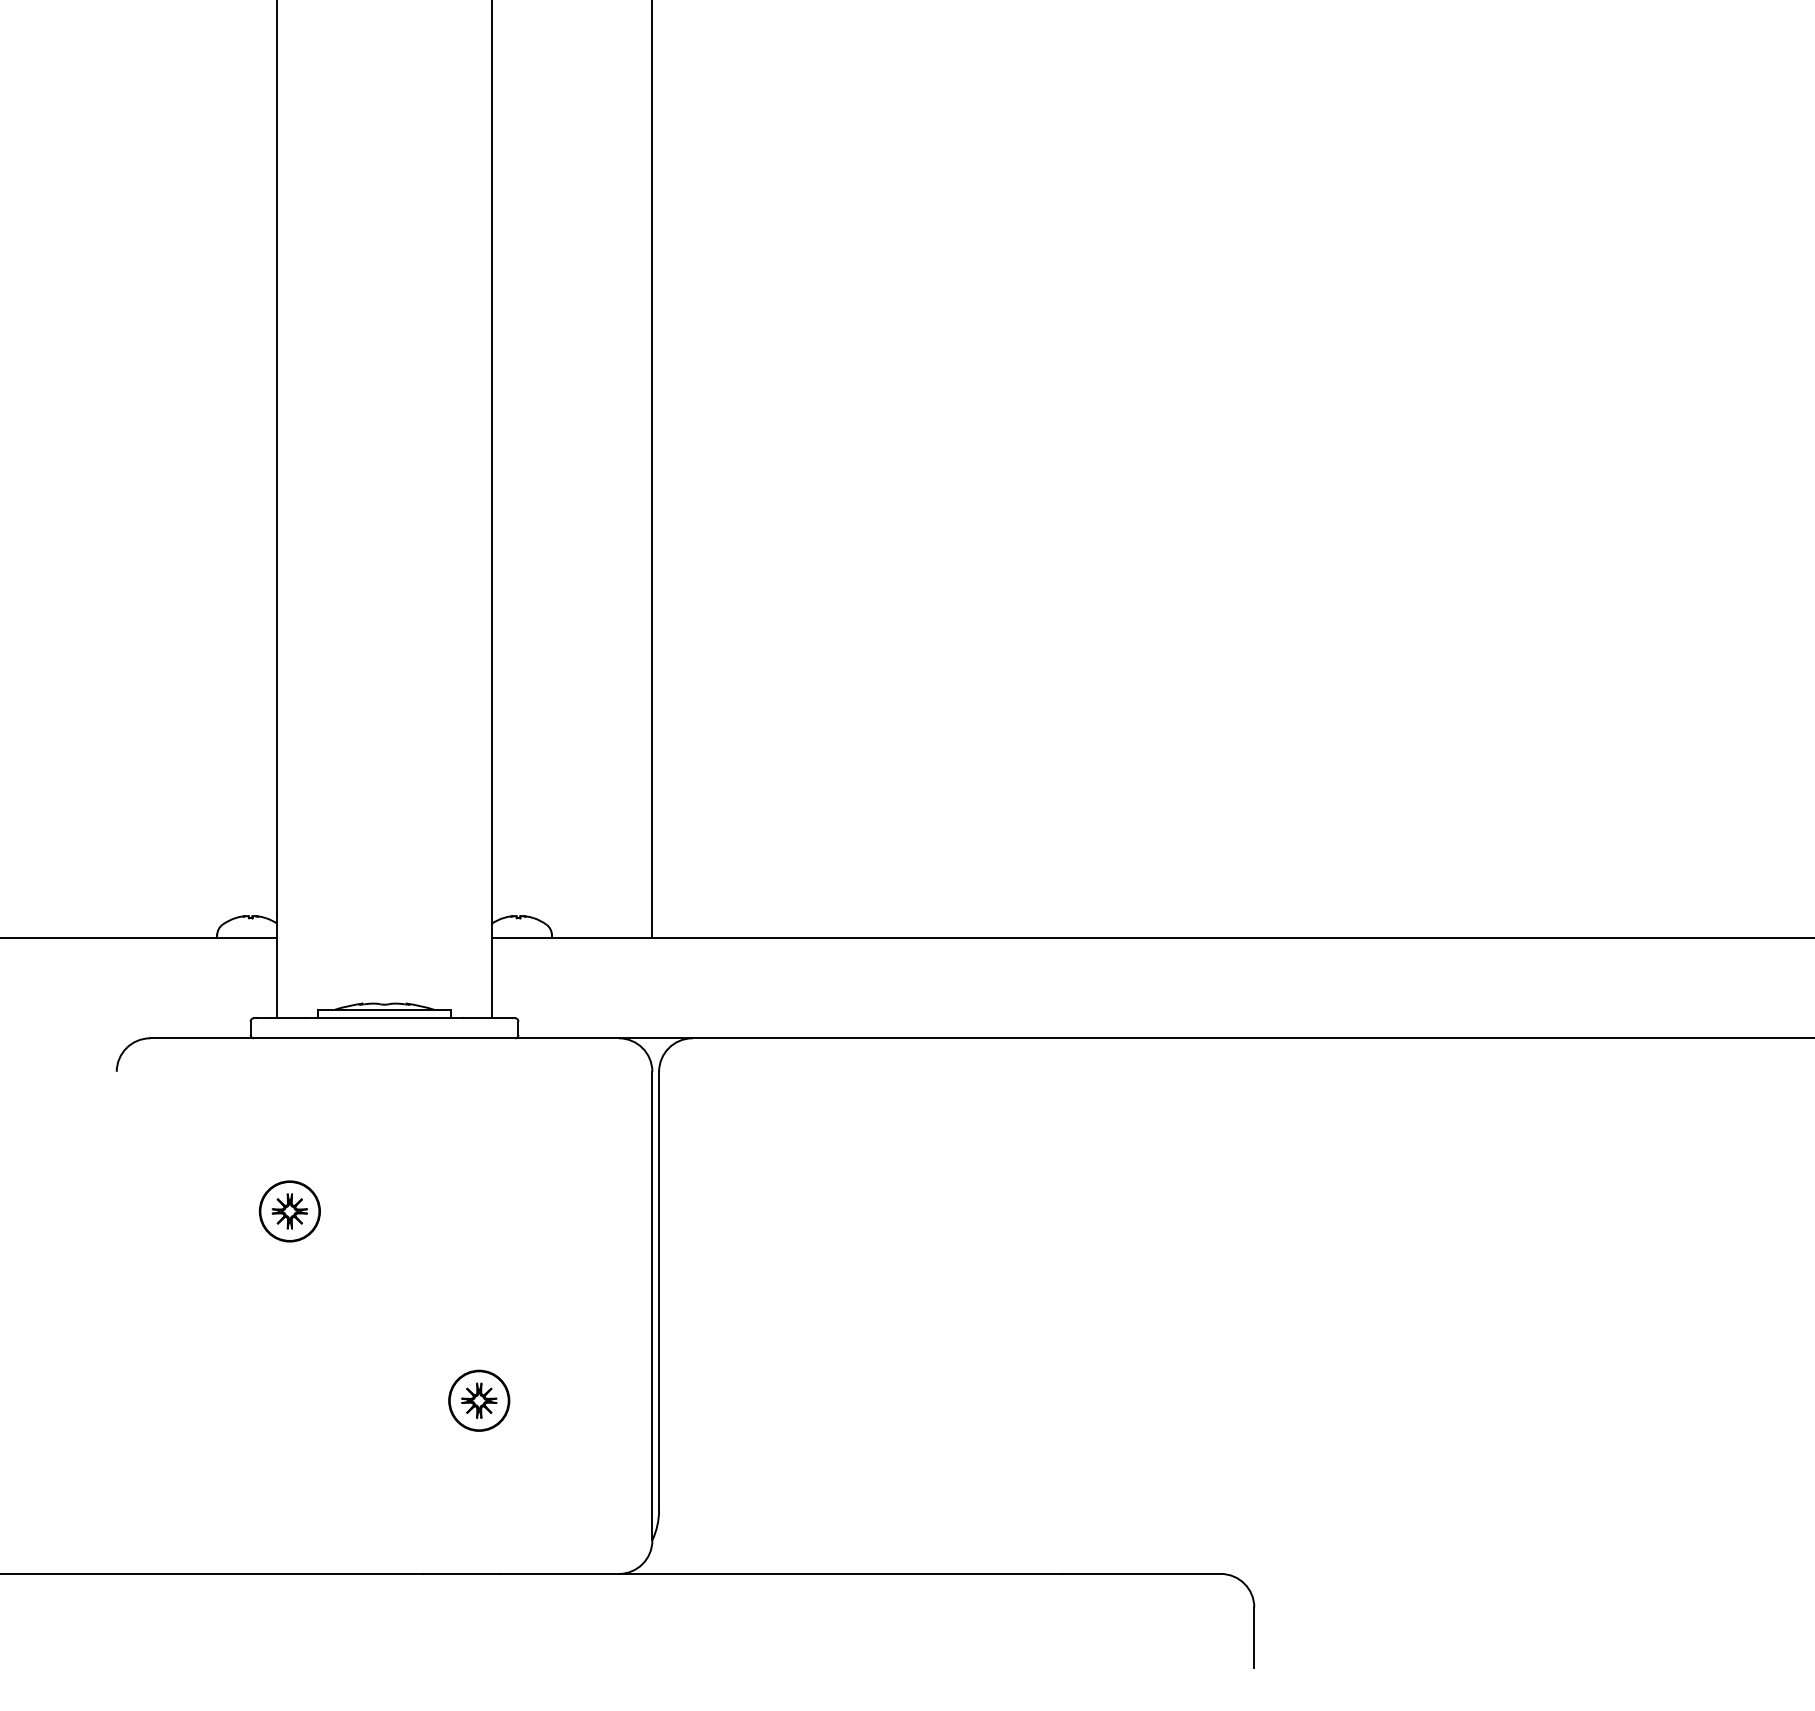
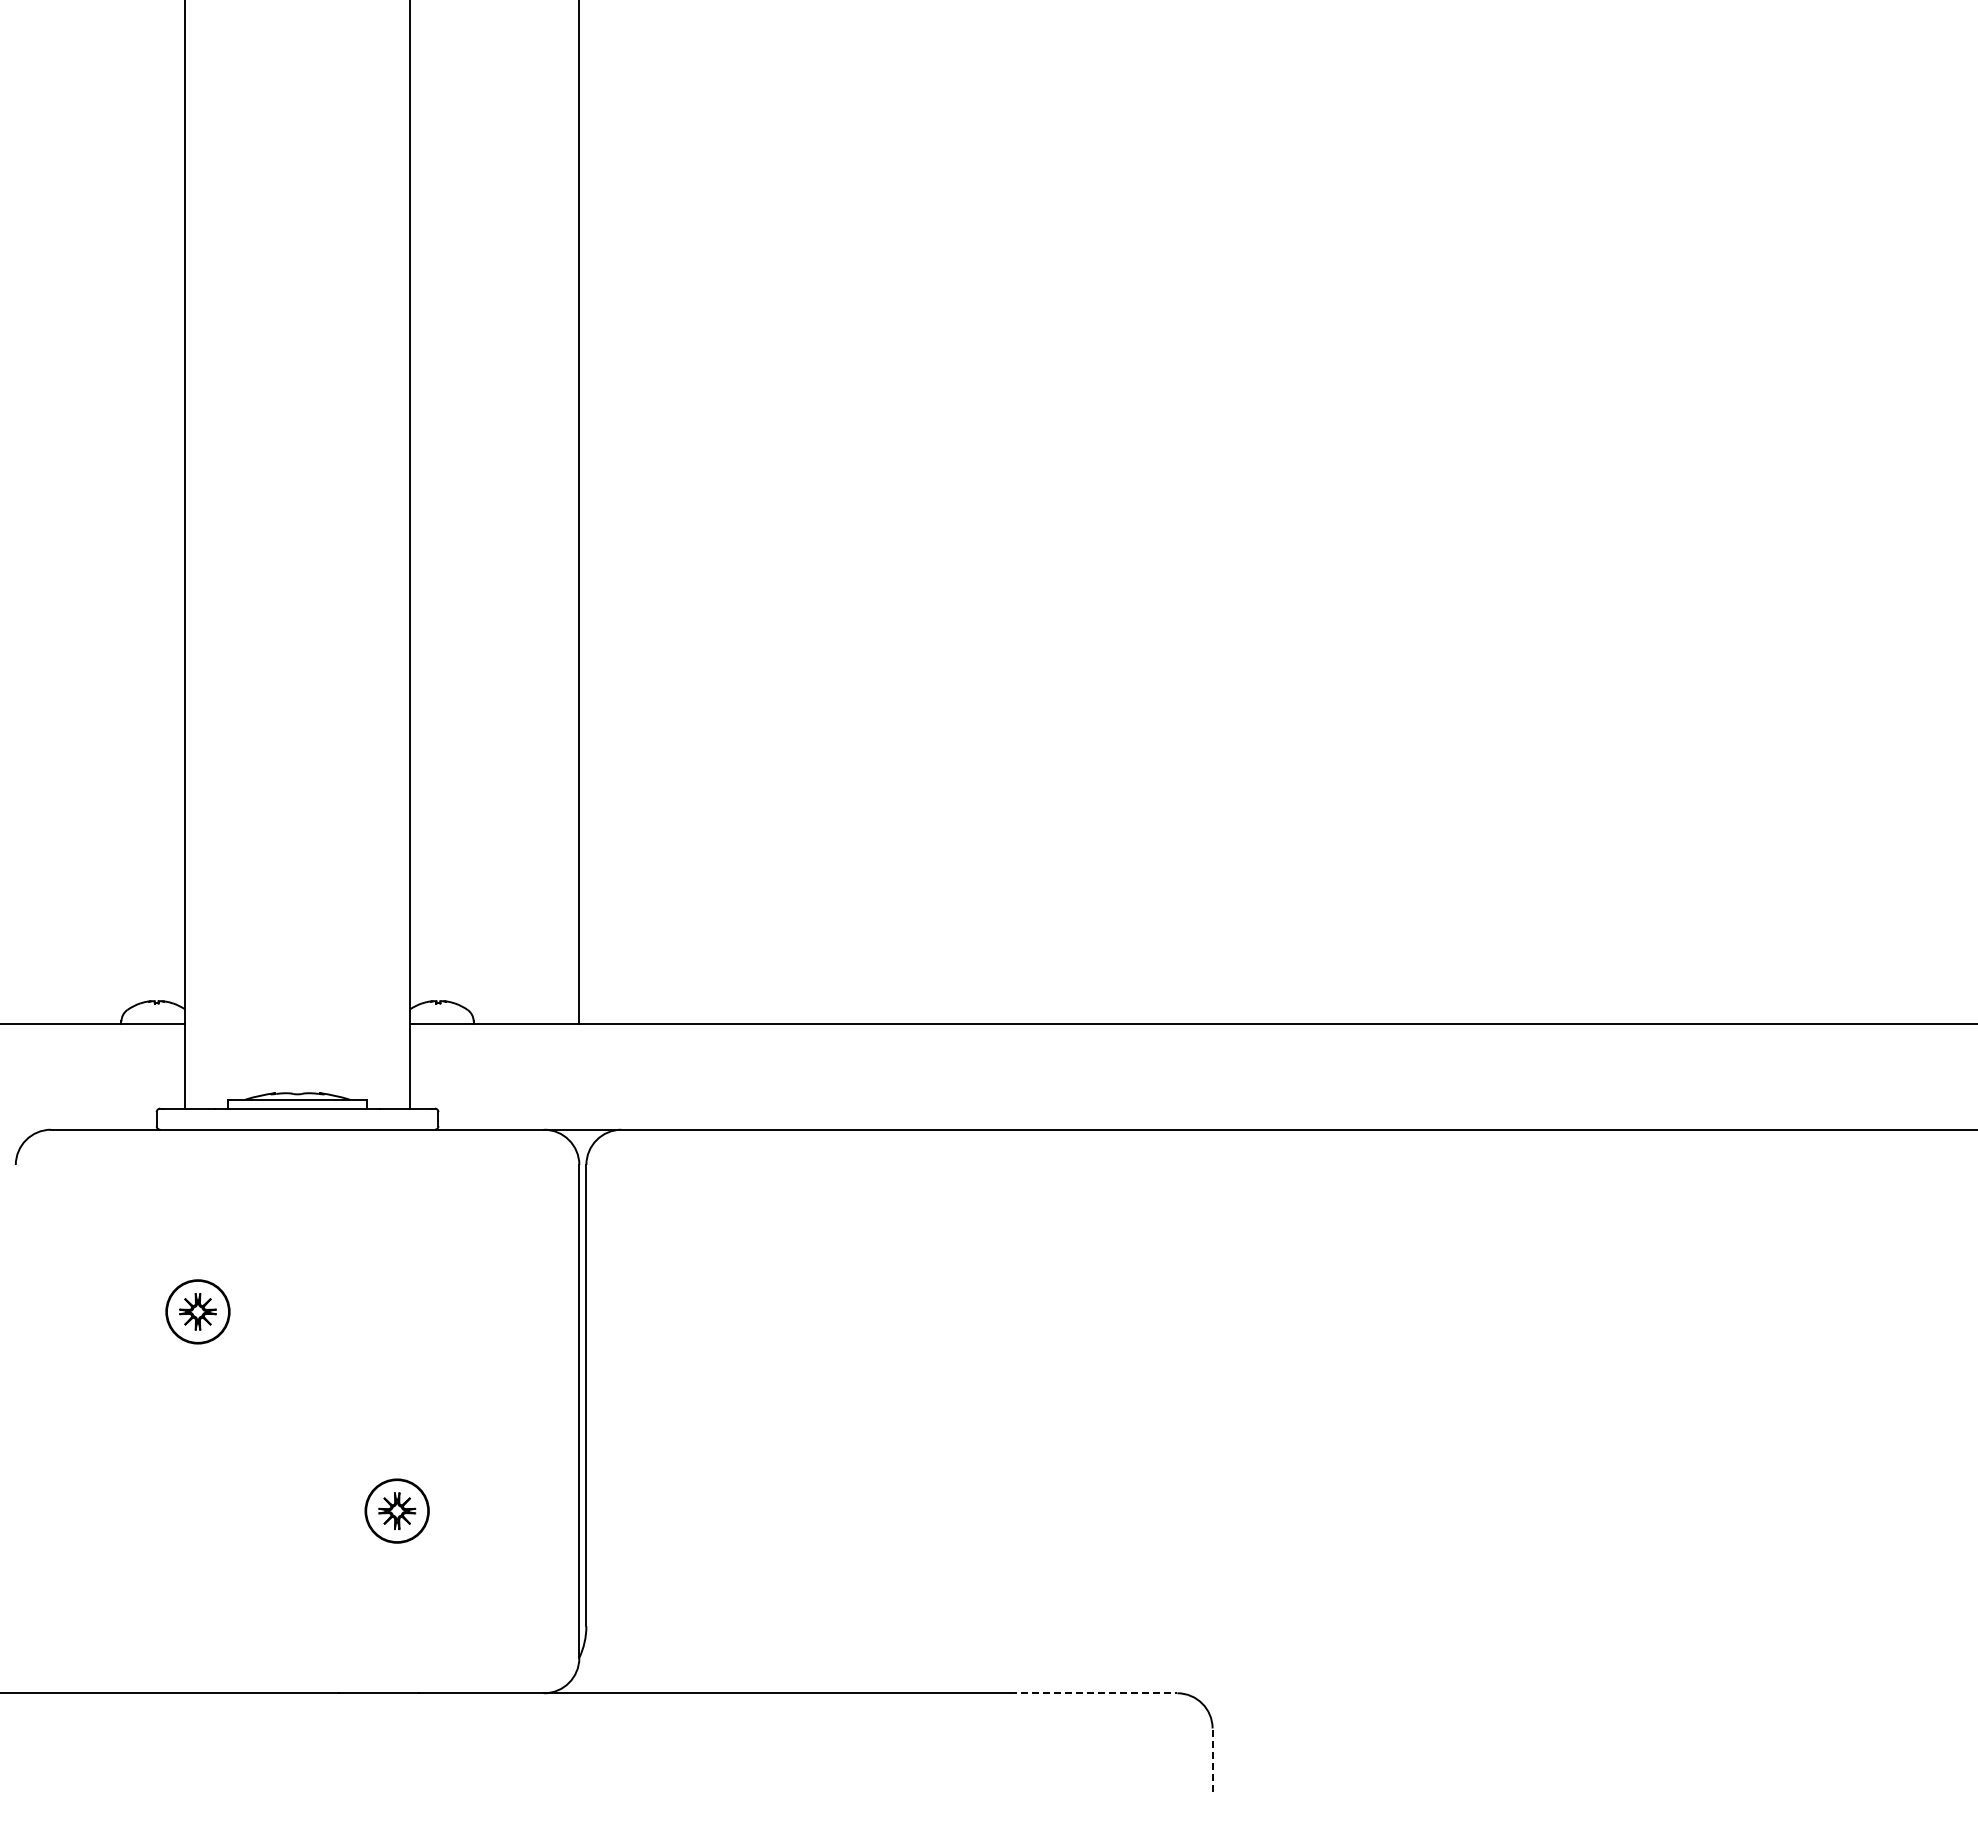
line: (1141, 1574) -> (1093, 1693), solid -> dashed
line: (1254, 1637) -> (1212, 1760), solid -> dashed

